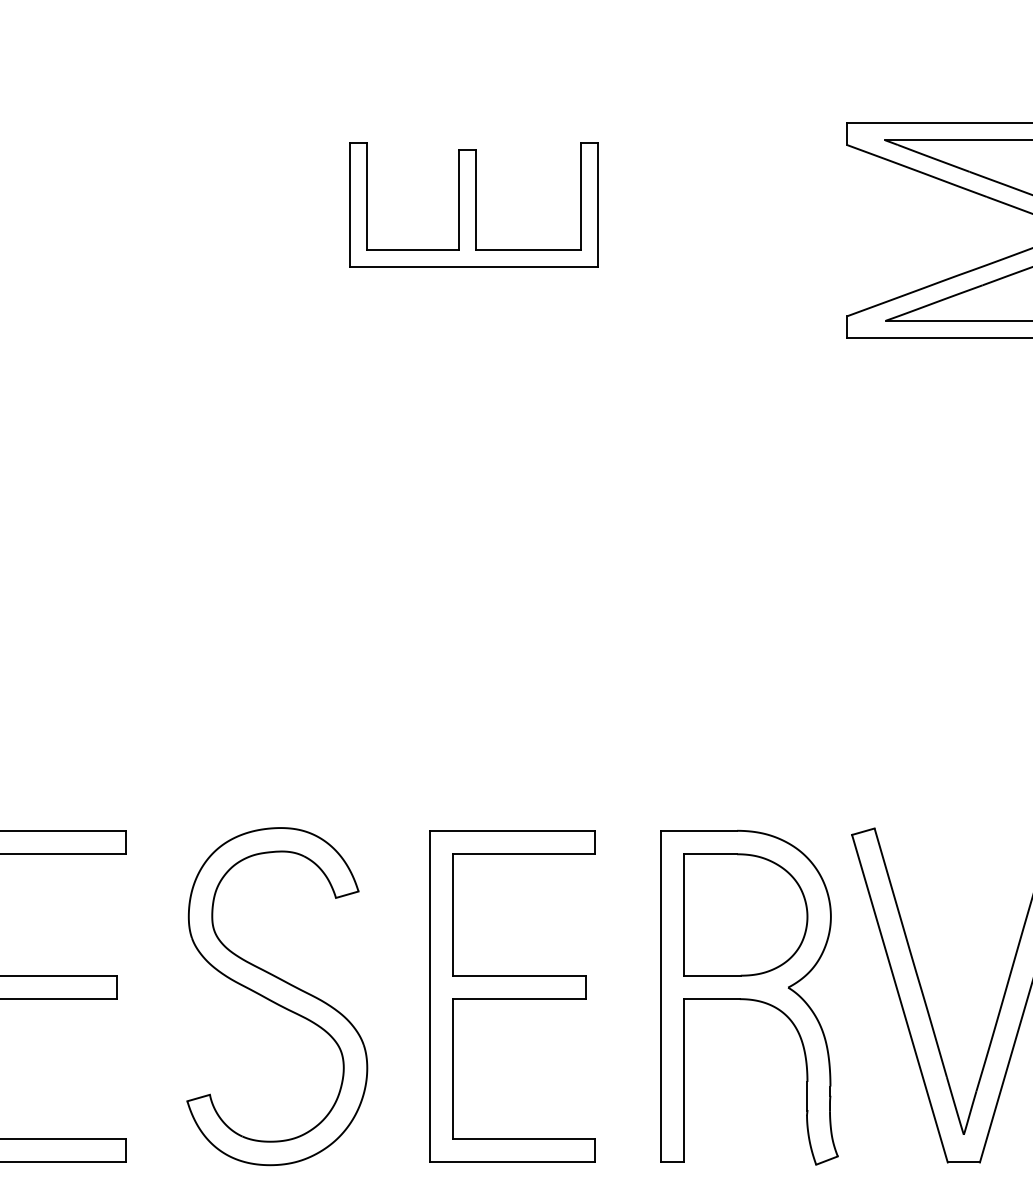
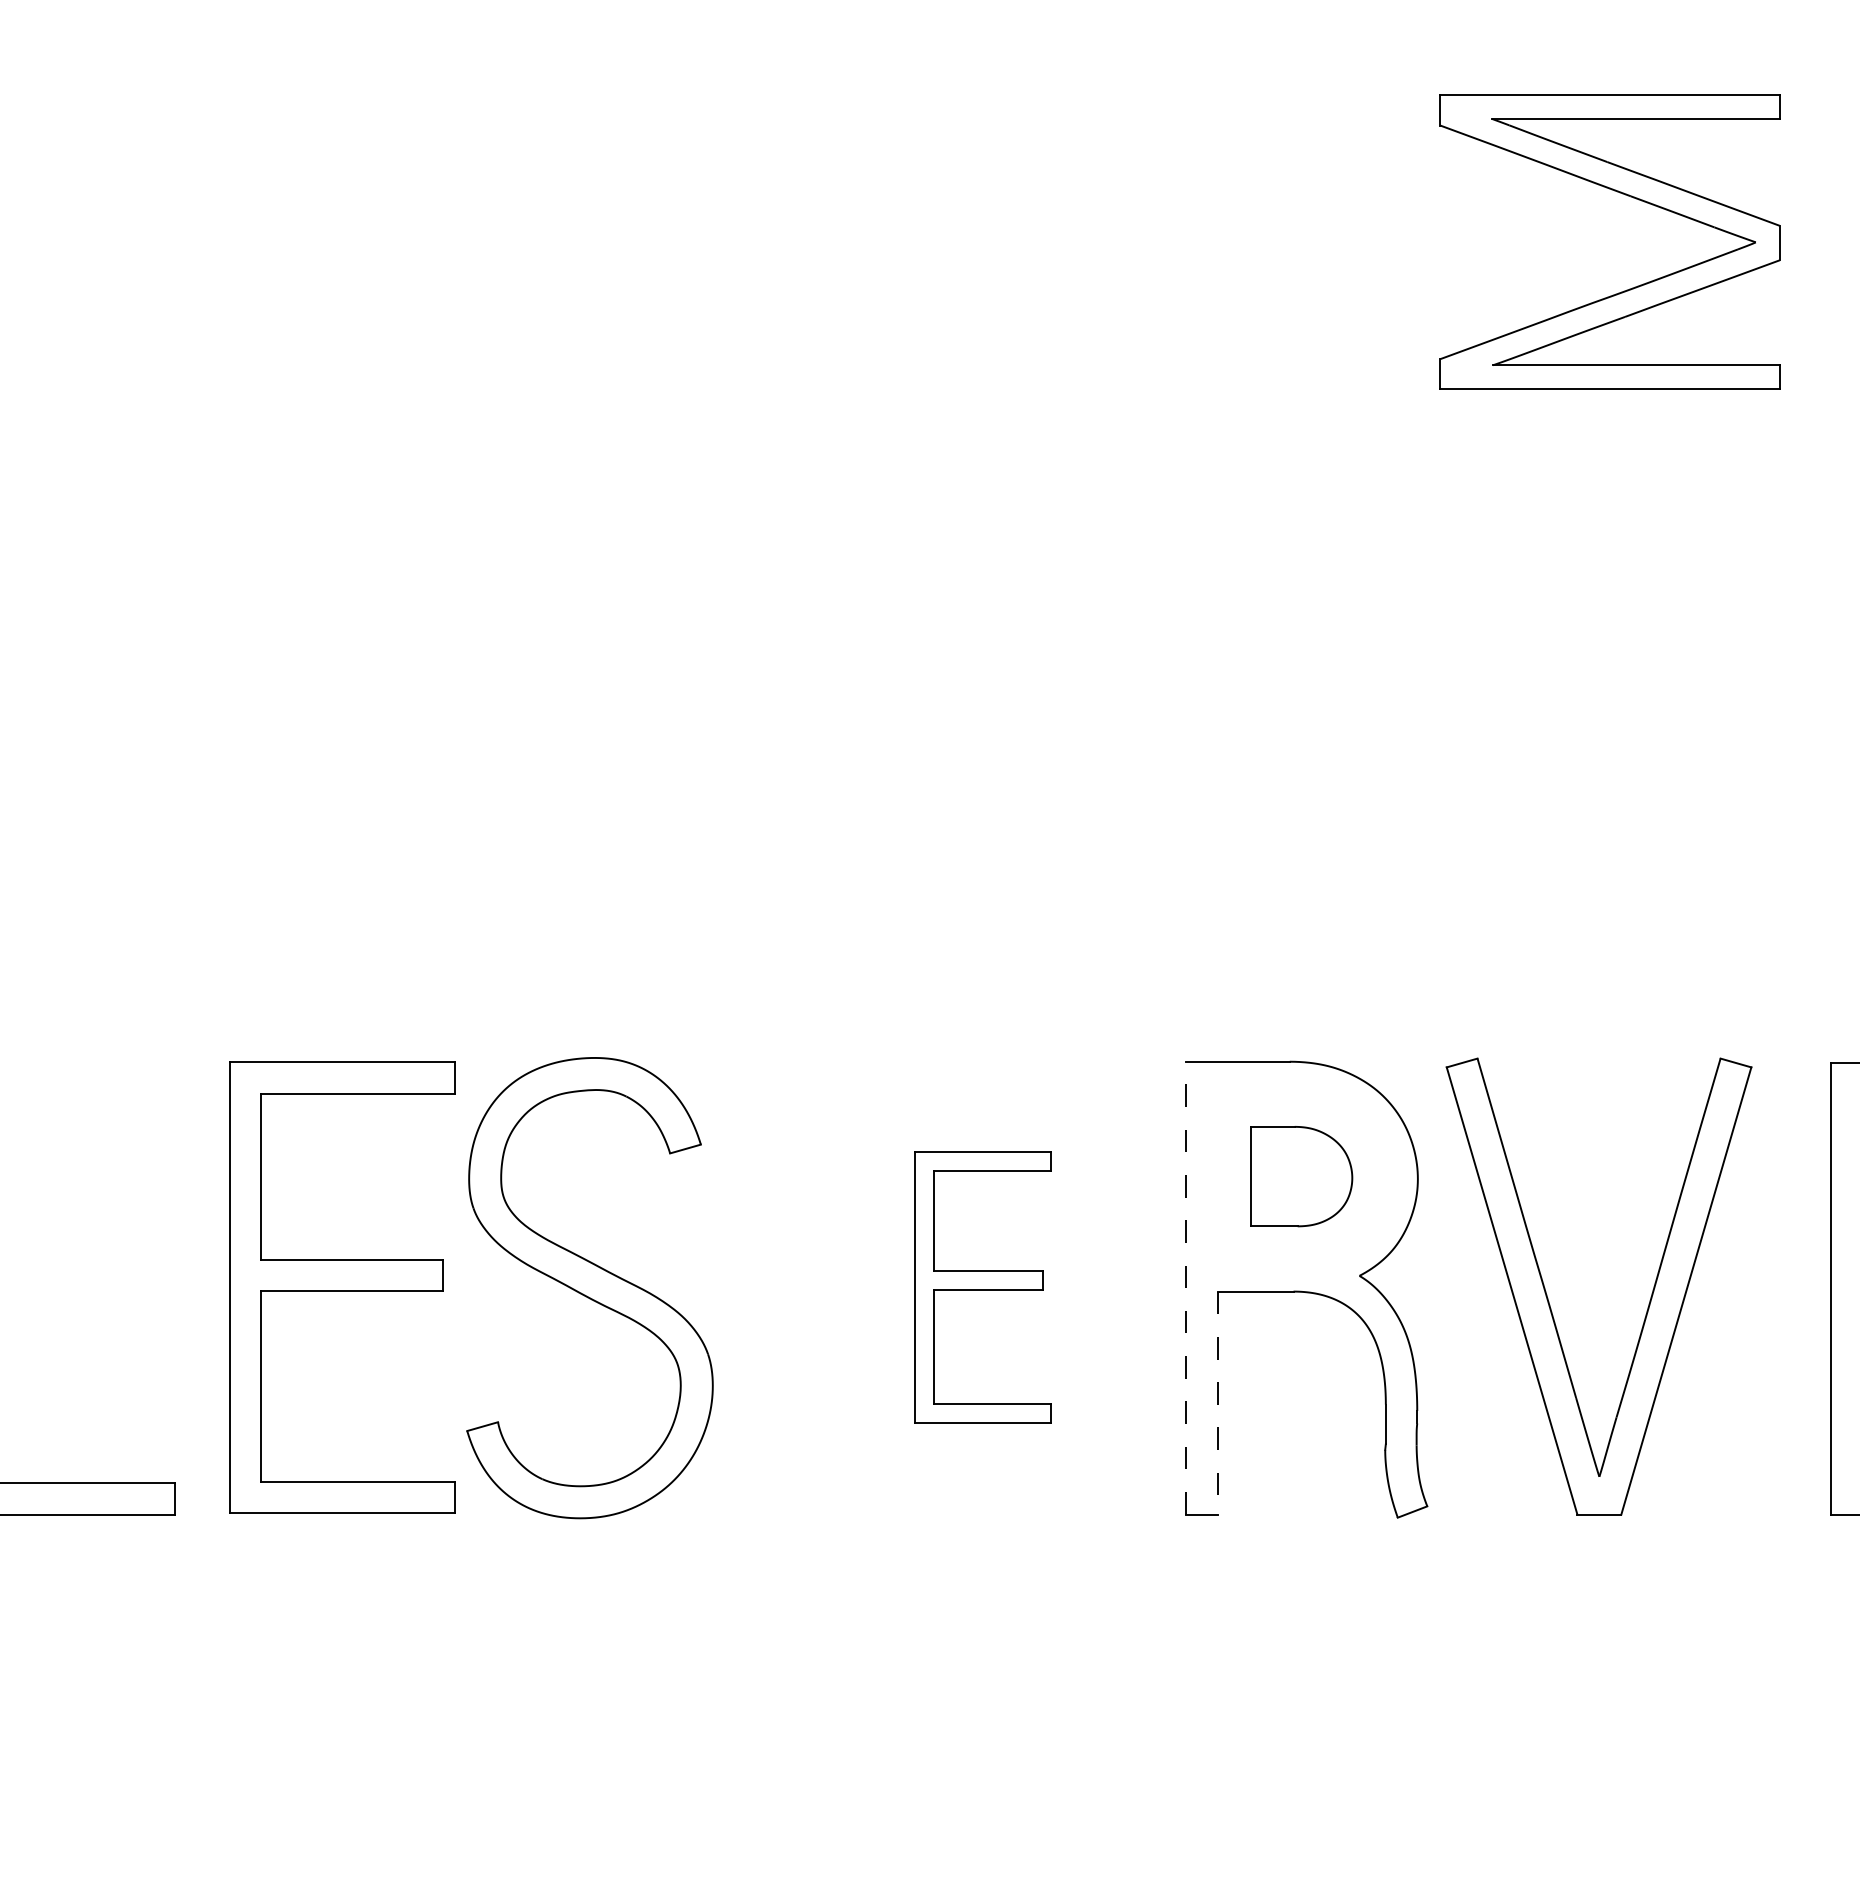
part: (473, 205) -> (930, 207), removed
part: (745, 914) -> (1301, 1176), size x0.6
part: (276, 996) -> (589, 1288), moved
part: (512, 996) -> (982, 1287), size x0.6
line: (660, 996) -> (1185, 1287), solid -> dashed
line: (684, 1081) -> (1217, 1403), solid -> dashed

